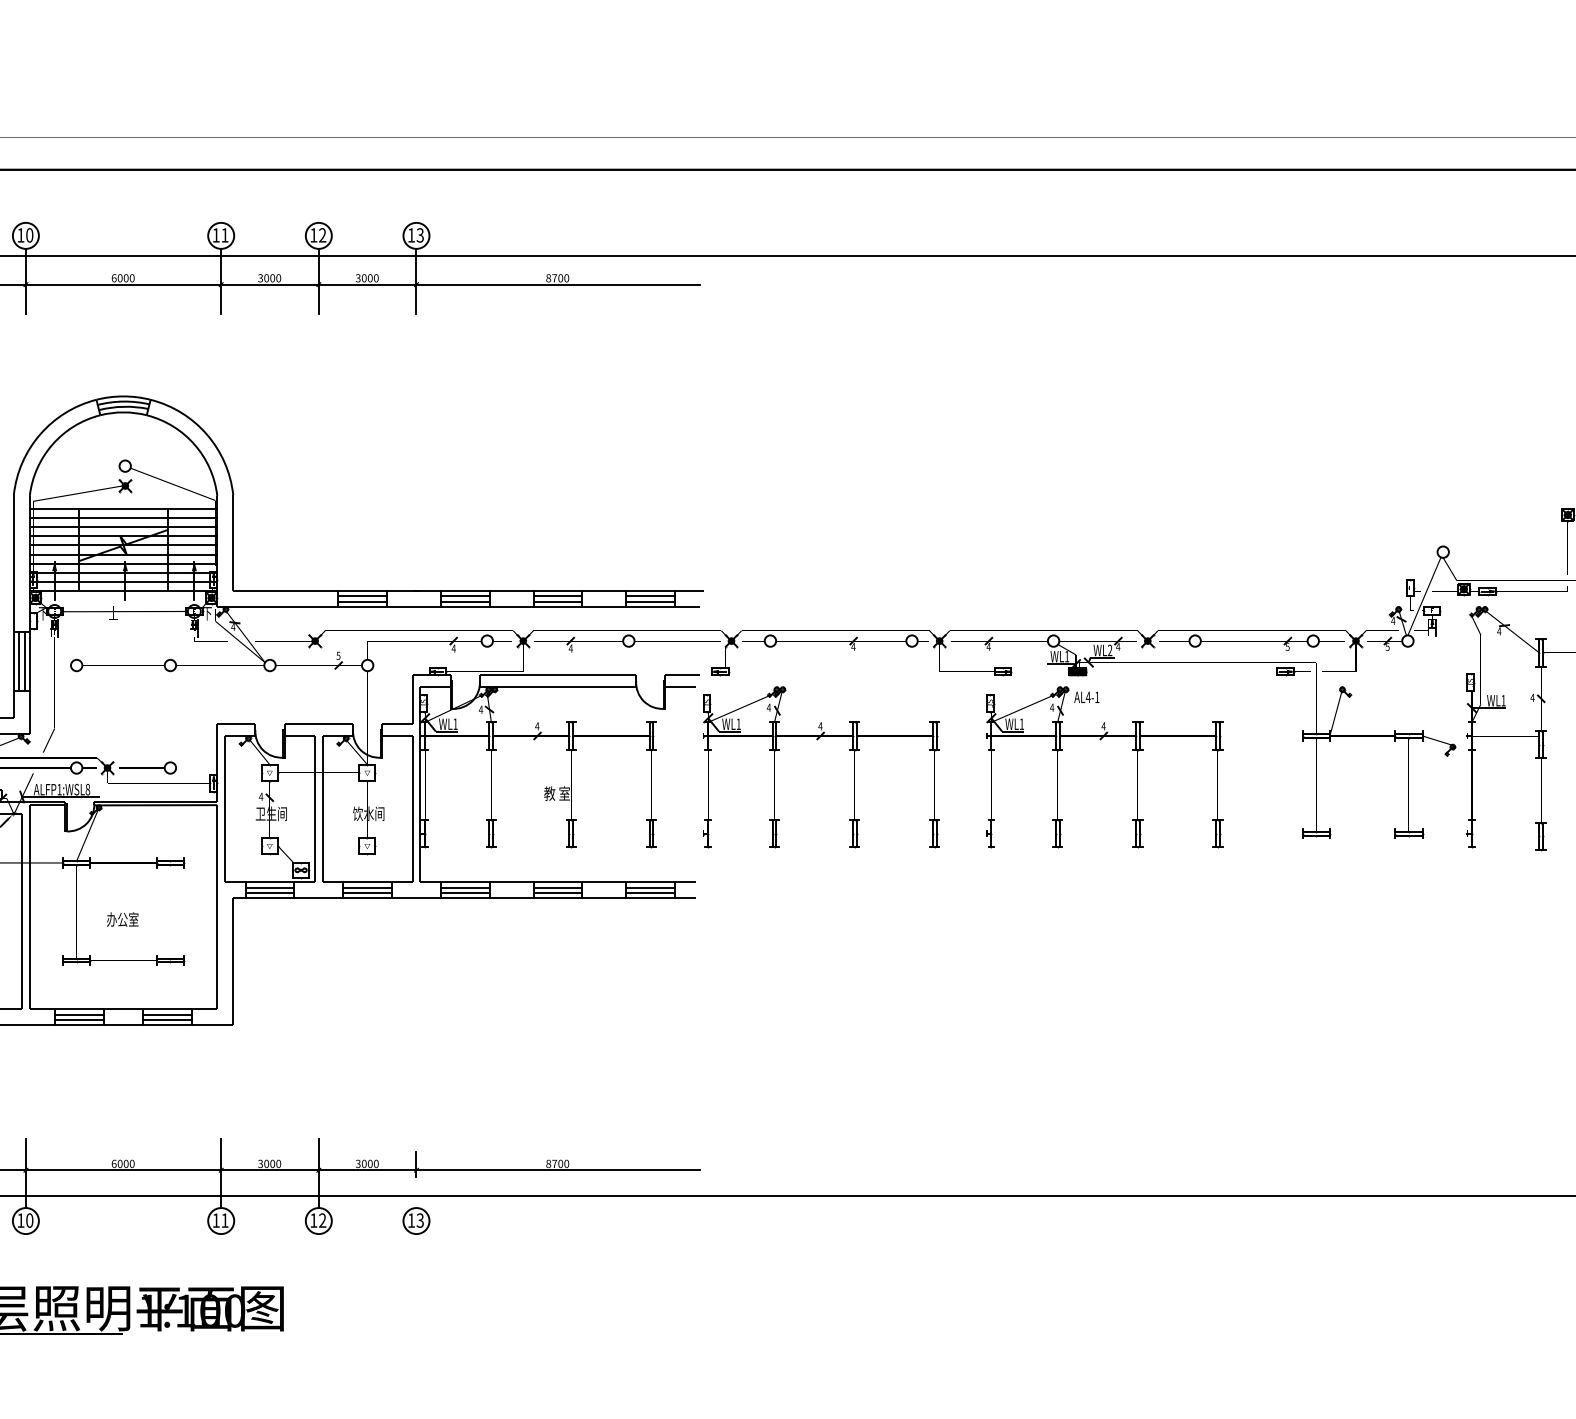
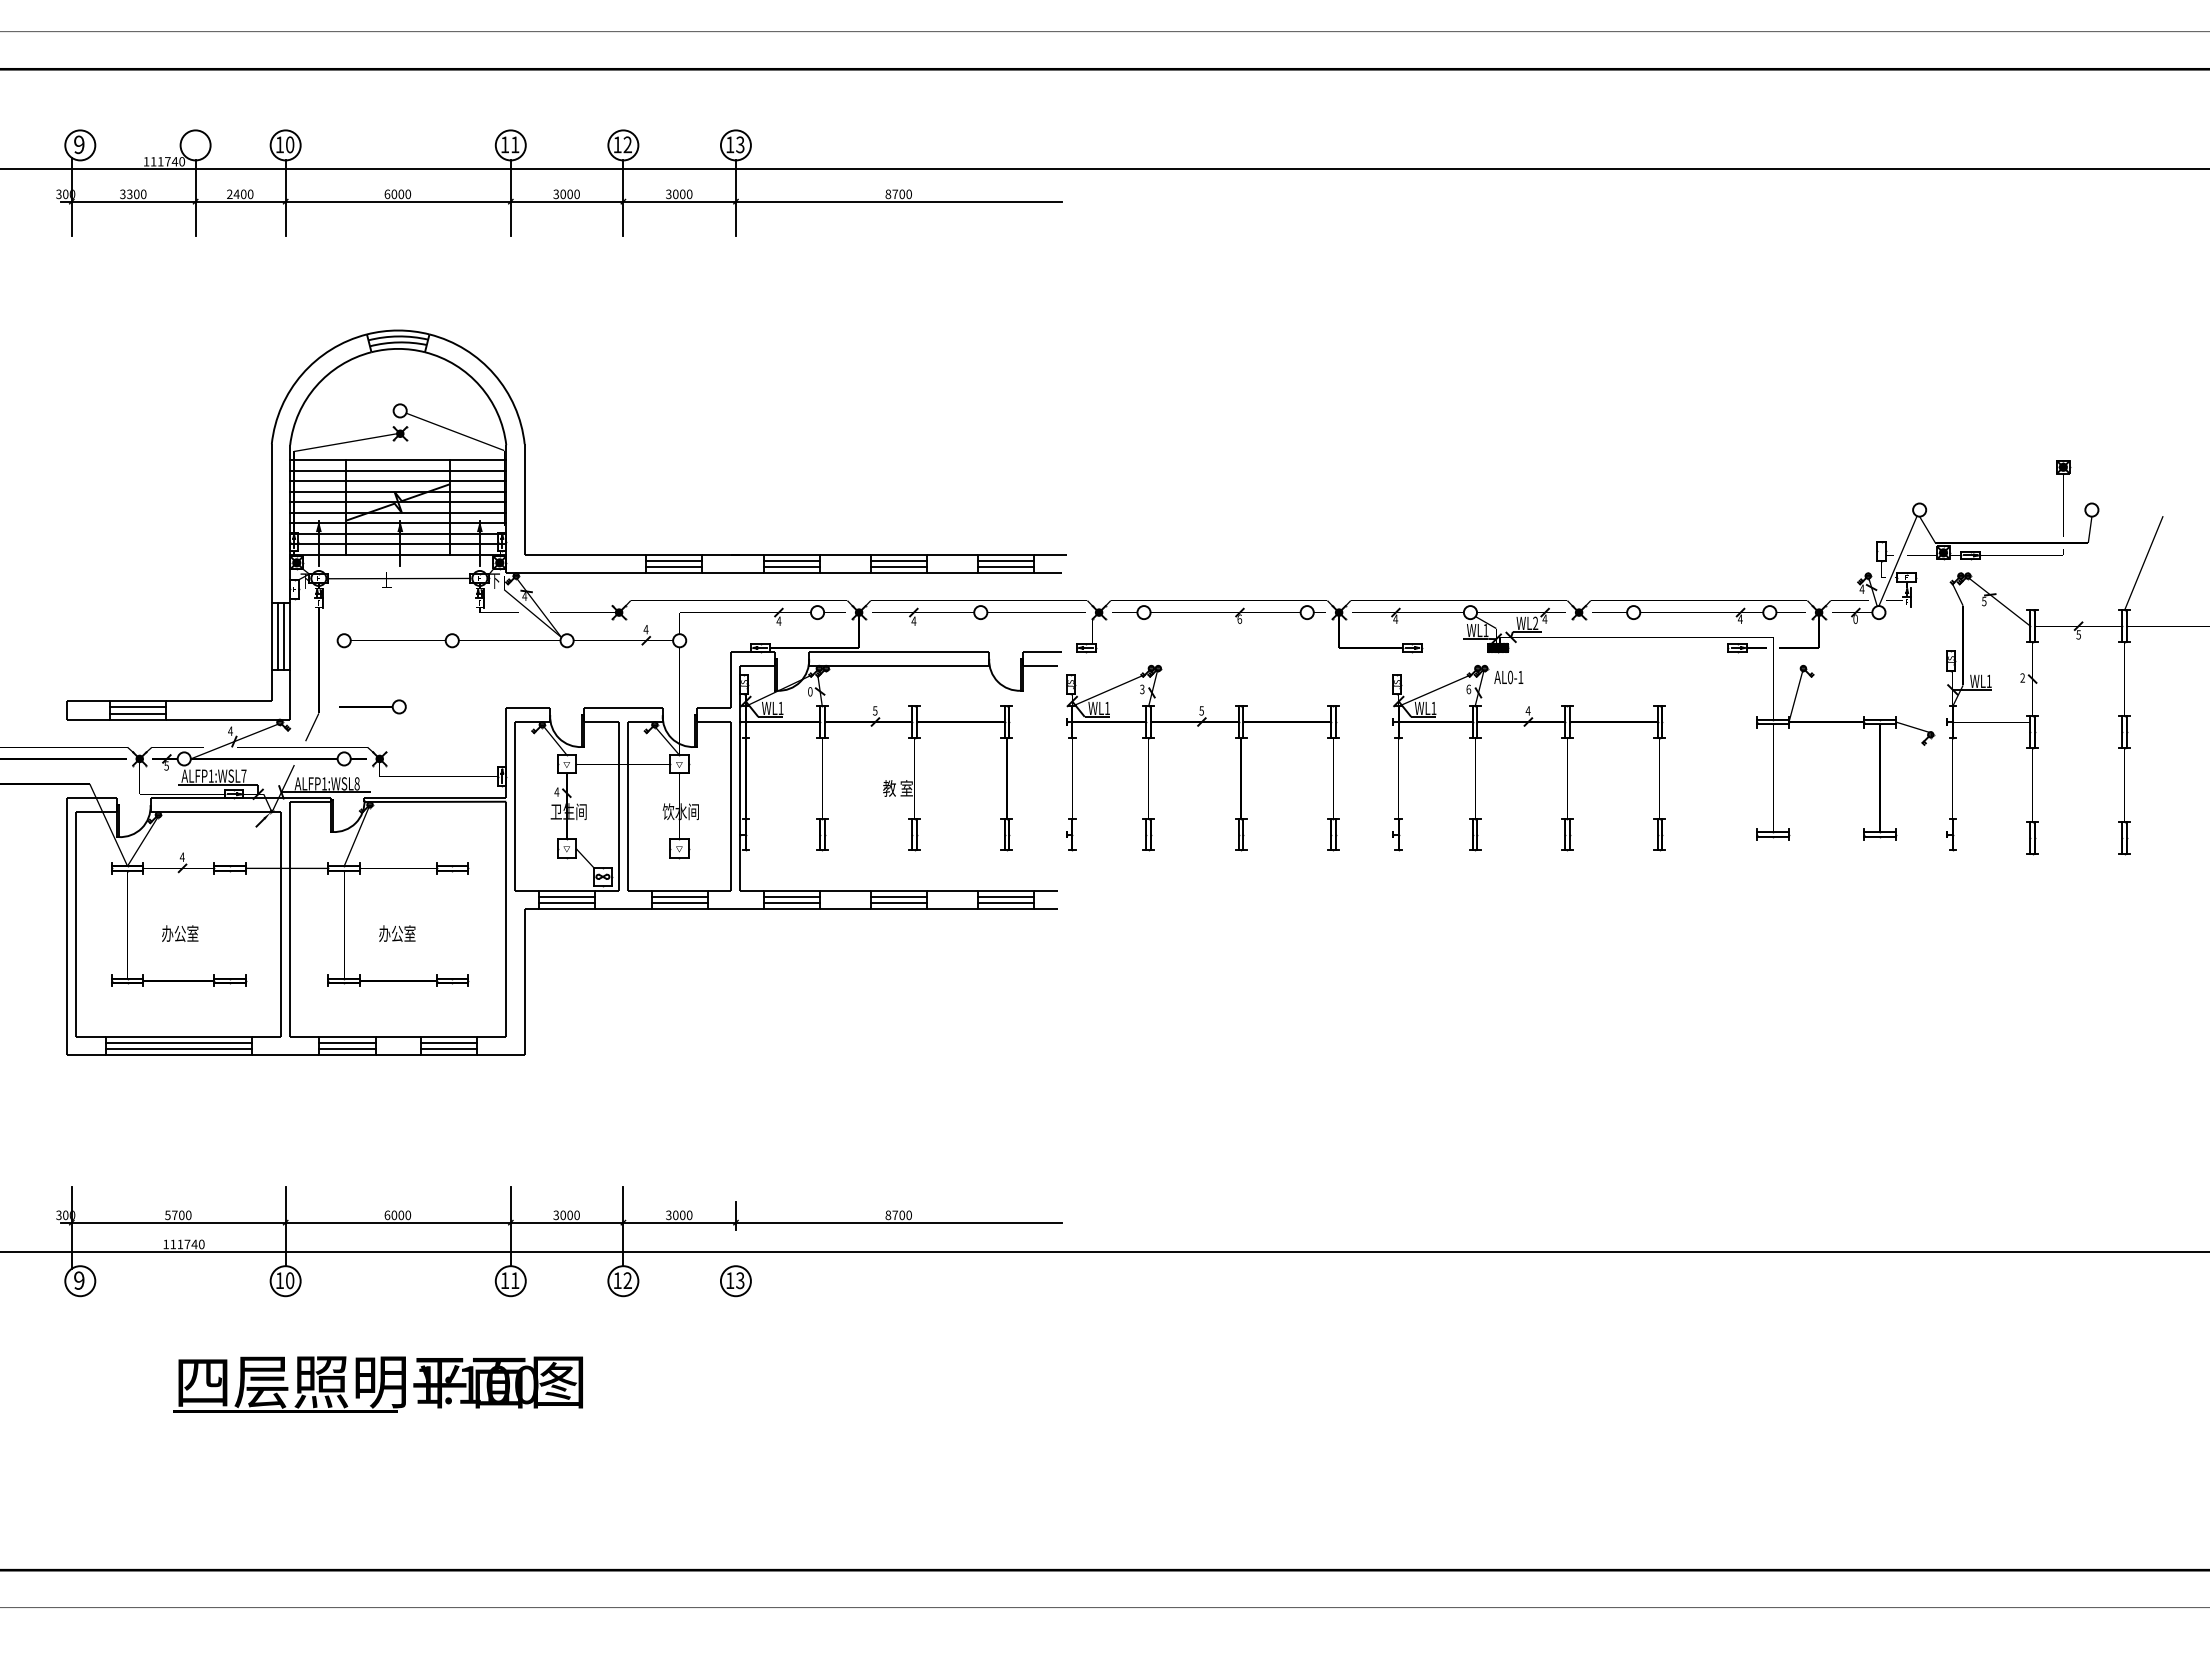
text: (1498, 631) -> (1983, 601), 4 -> 5
text: (853, 646) -> (1239, 618), 4 -> 6
text: (1286, 646) -> (1739, 618), 5 -> 4
text: (1387, 646) -> (1855, 618), 5 -> 0
text: (338, 655) -> (645, 629), 5 -> 4
text: (1088, 697) -> (1510, 677), AL4-1 -> AL0-1
text: (1532, 697) -> (2022, 677), 4 -> 2
text: (768, 707) -> (1141, 689), 4 -> 3
text: (1051, 707) -> (1468, 689), 4 -> 6
text: (480, 709) -> (809, 691), 4 -> 0
text: (536, 726) -> (874, 710), 4 -> 5
text: (820, 726) -> (1201, 710), 4 -> 5
part: (147, 767) -> (372, 706), moved

